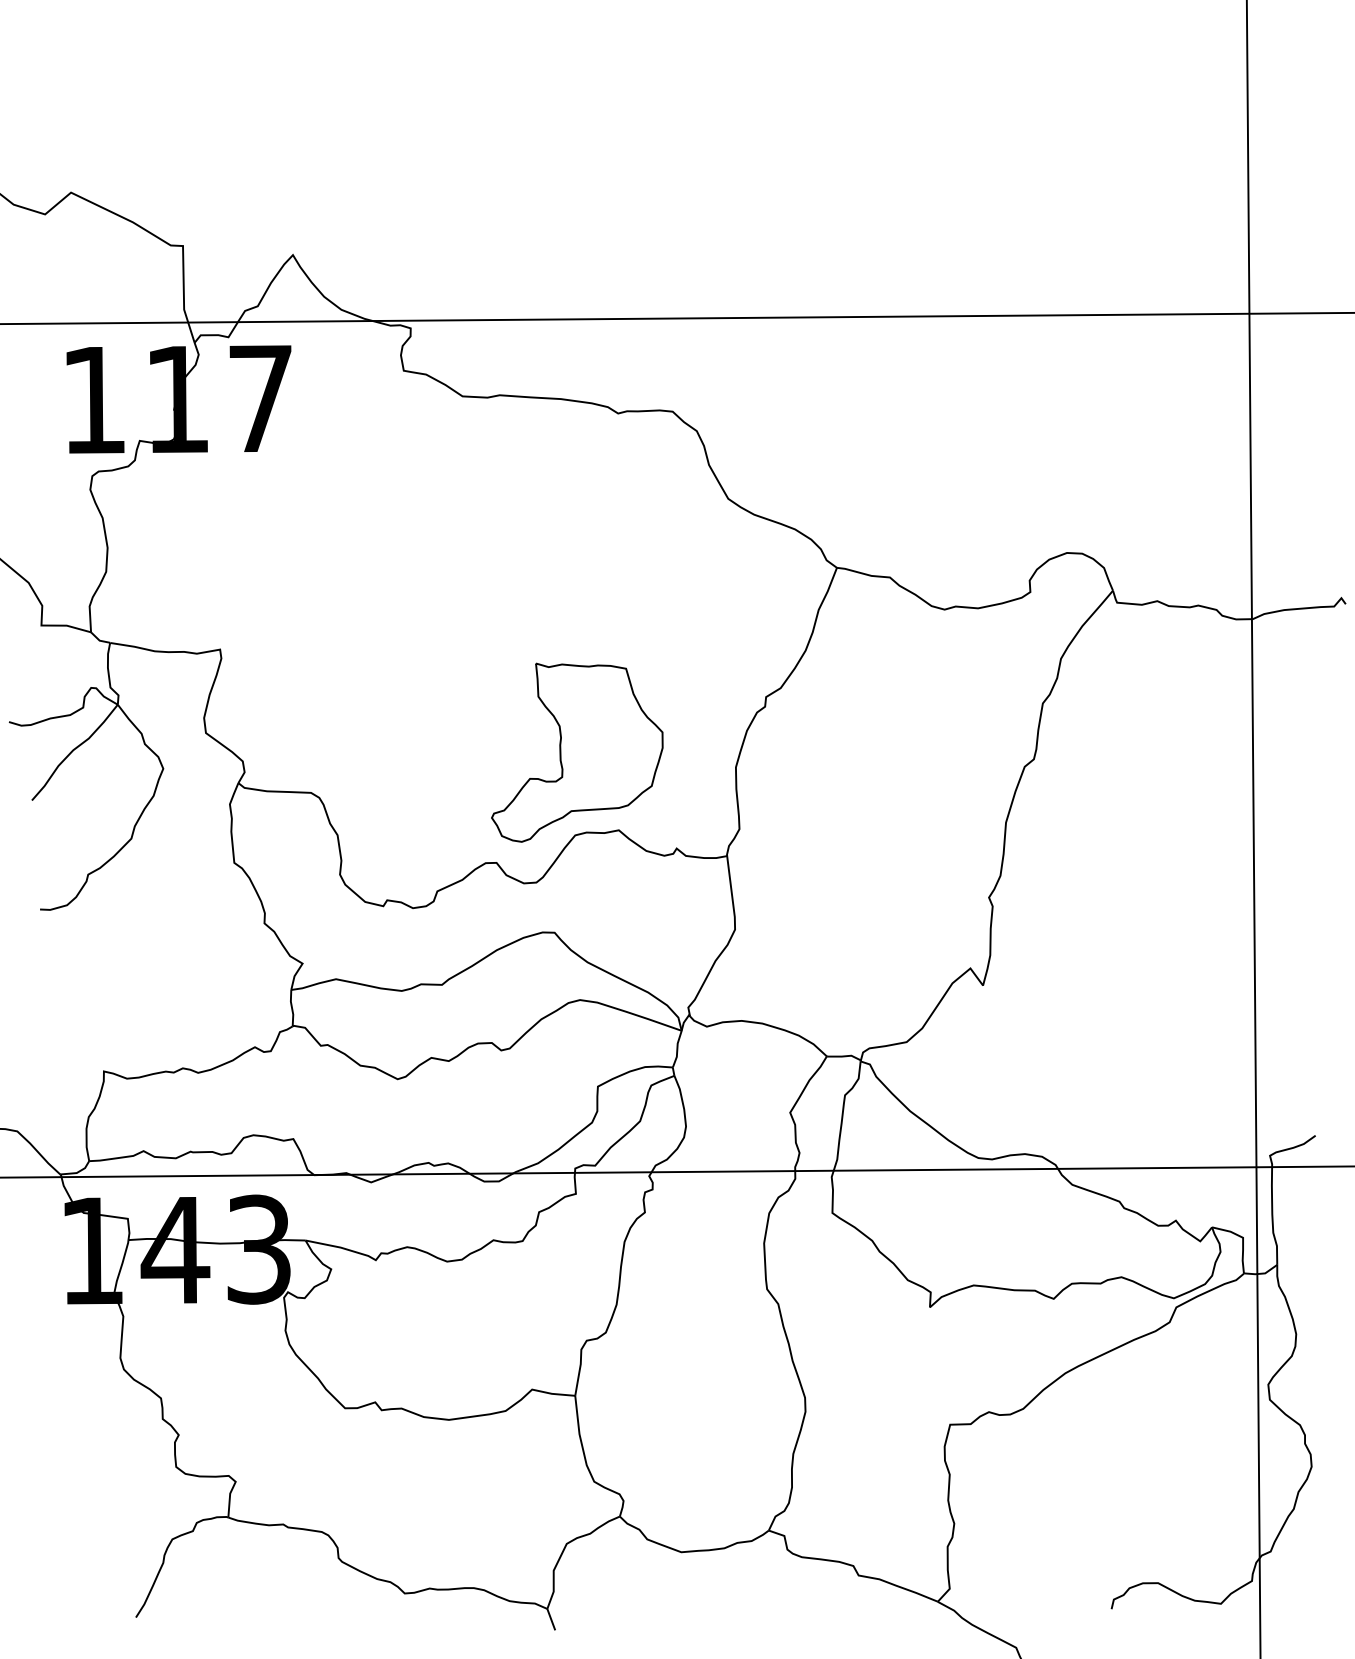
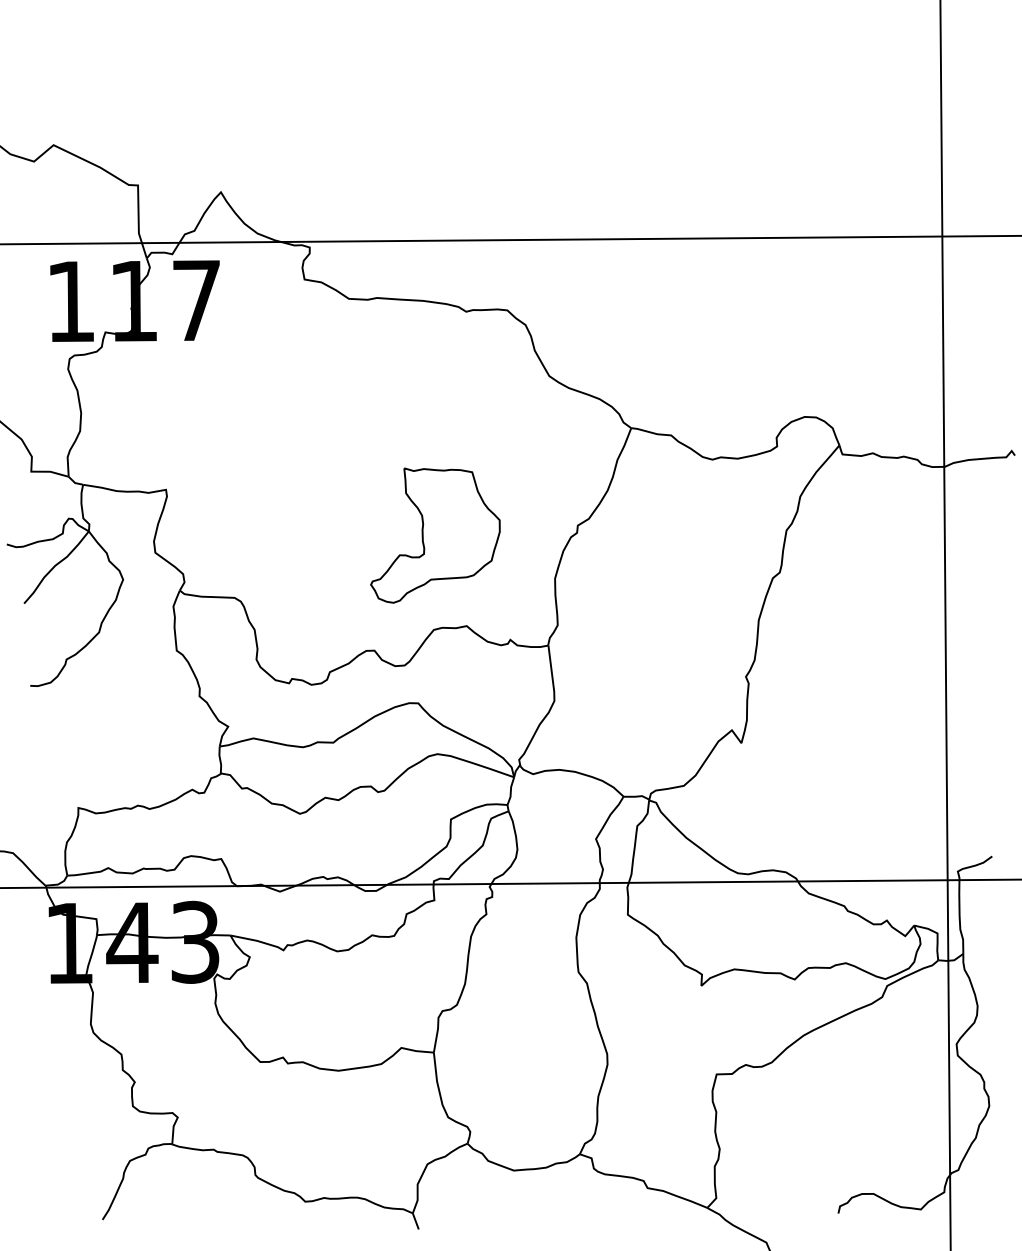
part: (577, 752) -> (435, 535), moved

